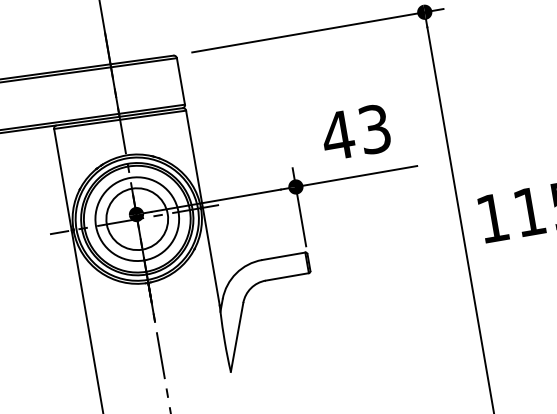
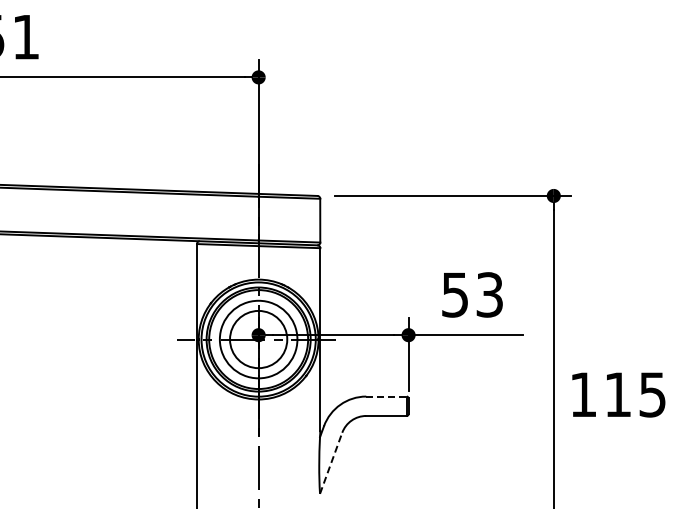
text: (337, 135) -> (454, 294), 43 -> 53
line: (284, 256) -> (387, 396), solid -> dashed
line: (237, 337) -> (331, 463), solid -> dashed

